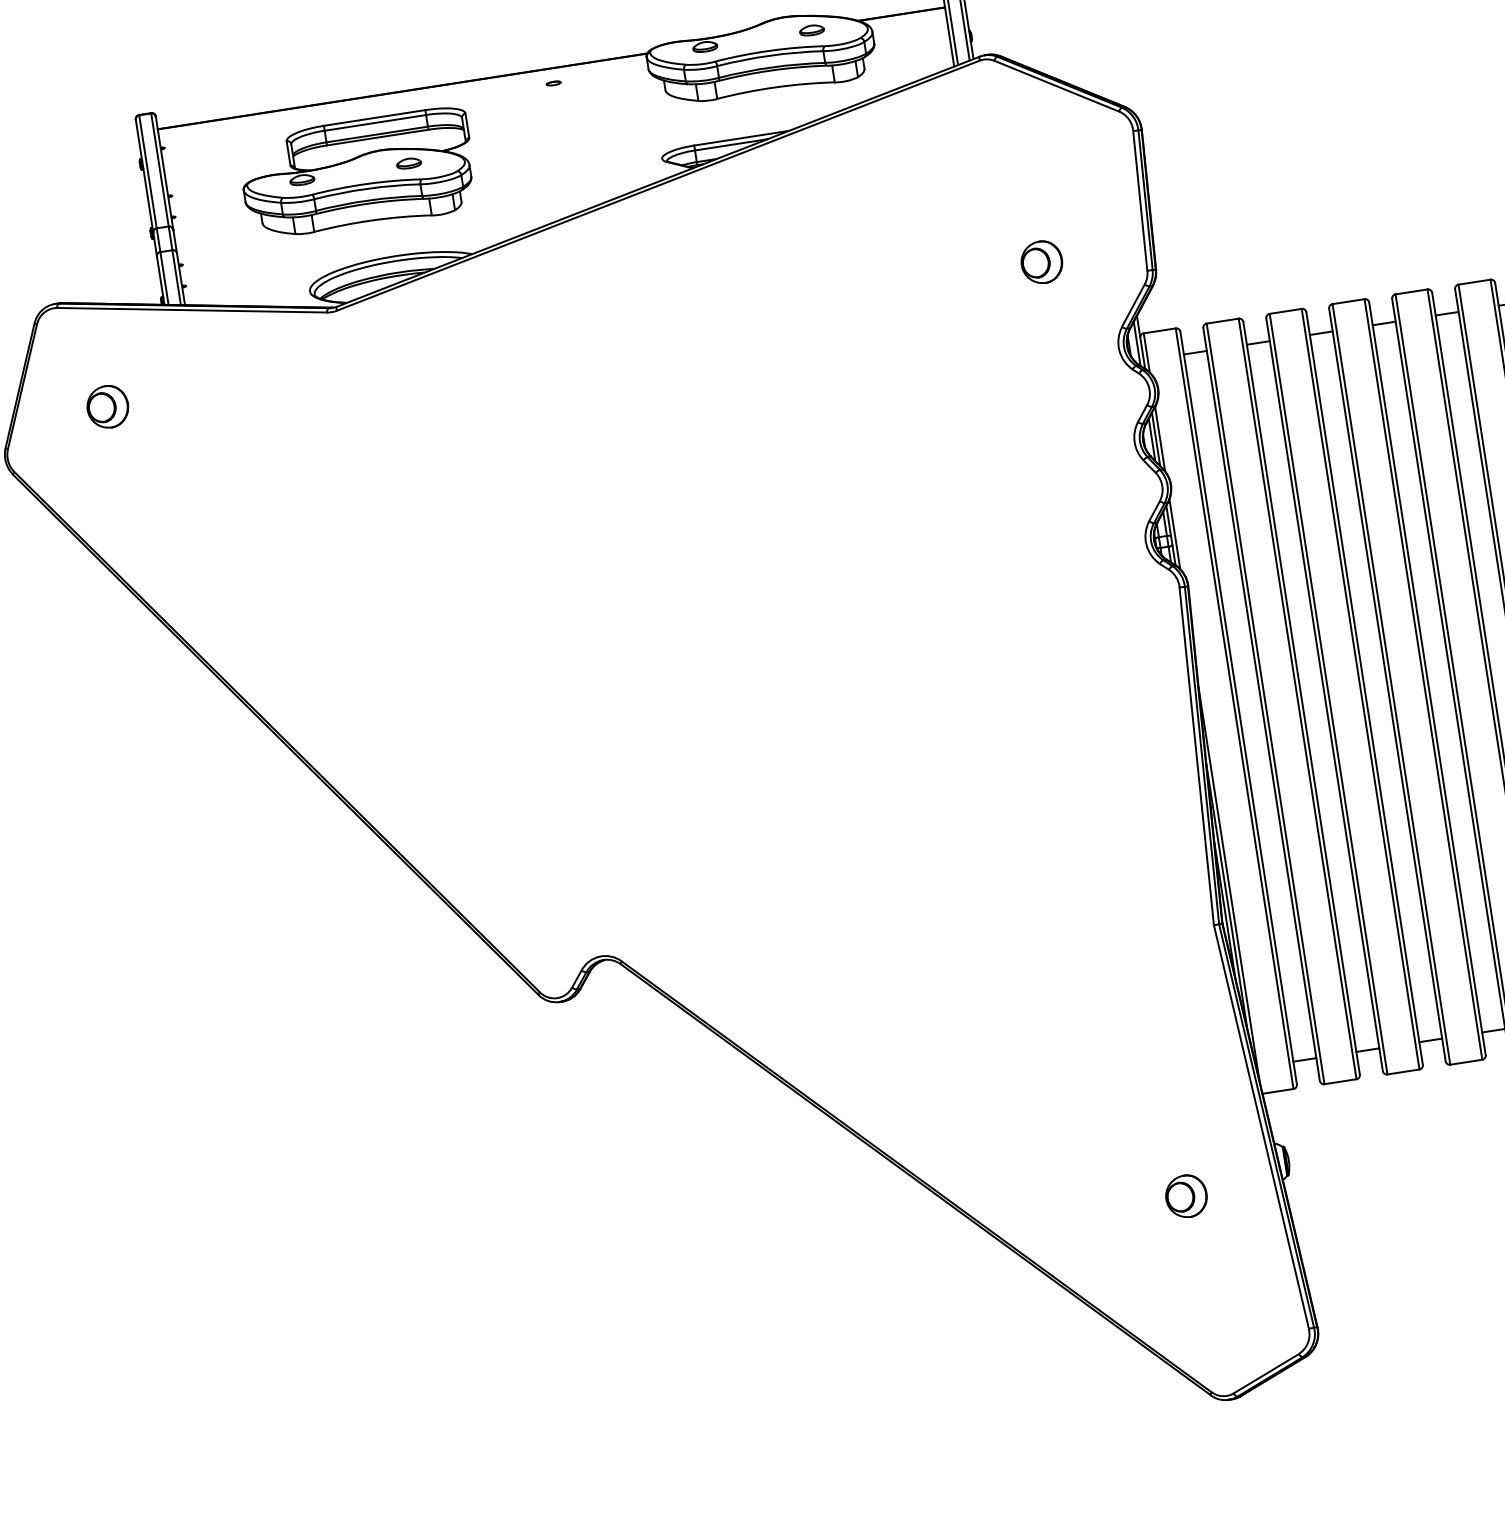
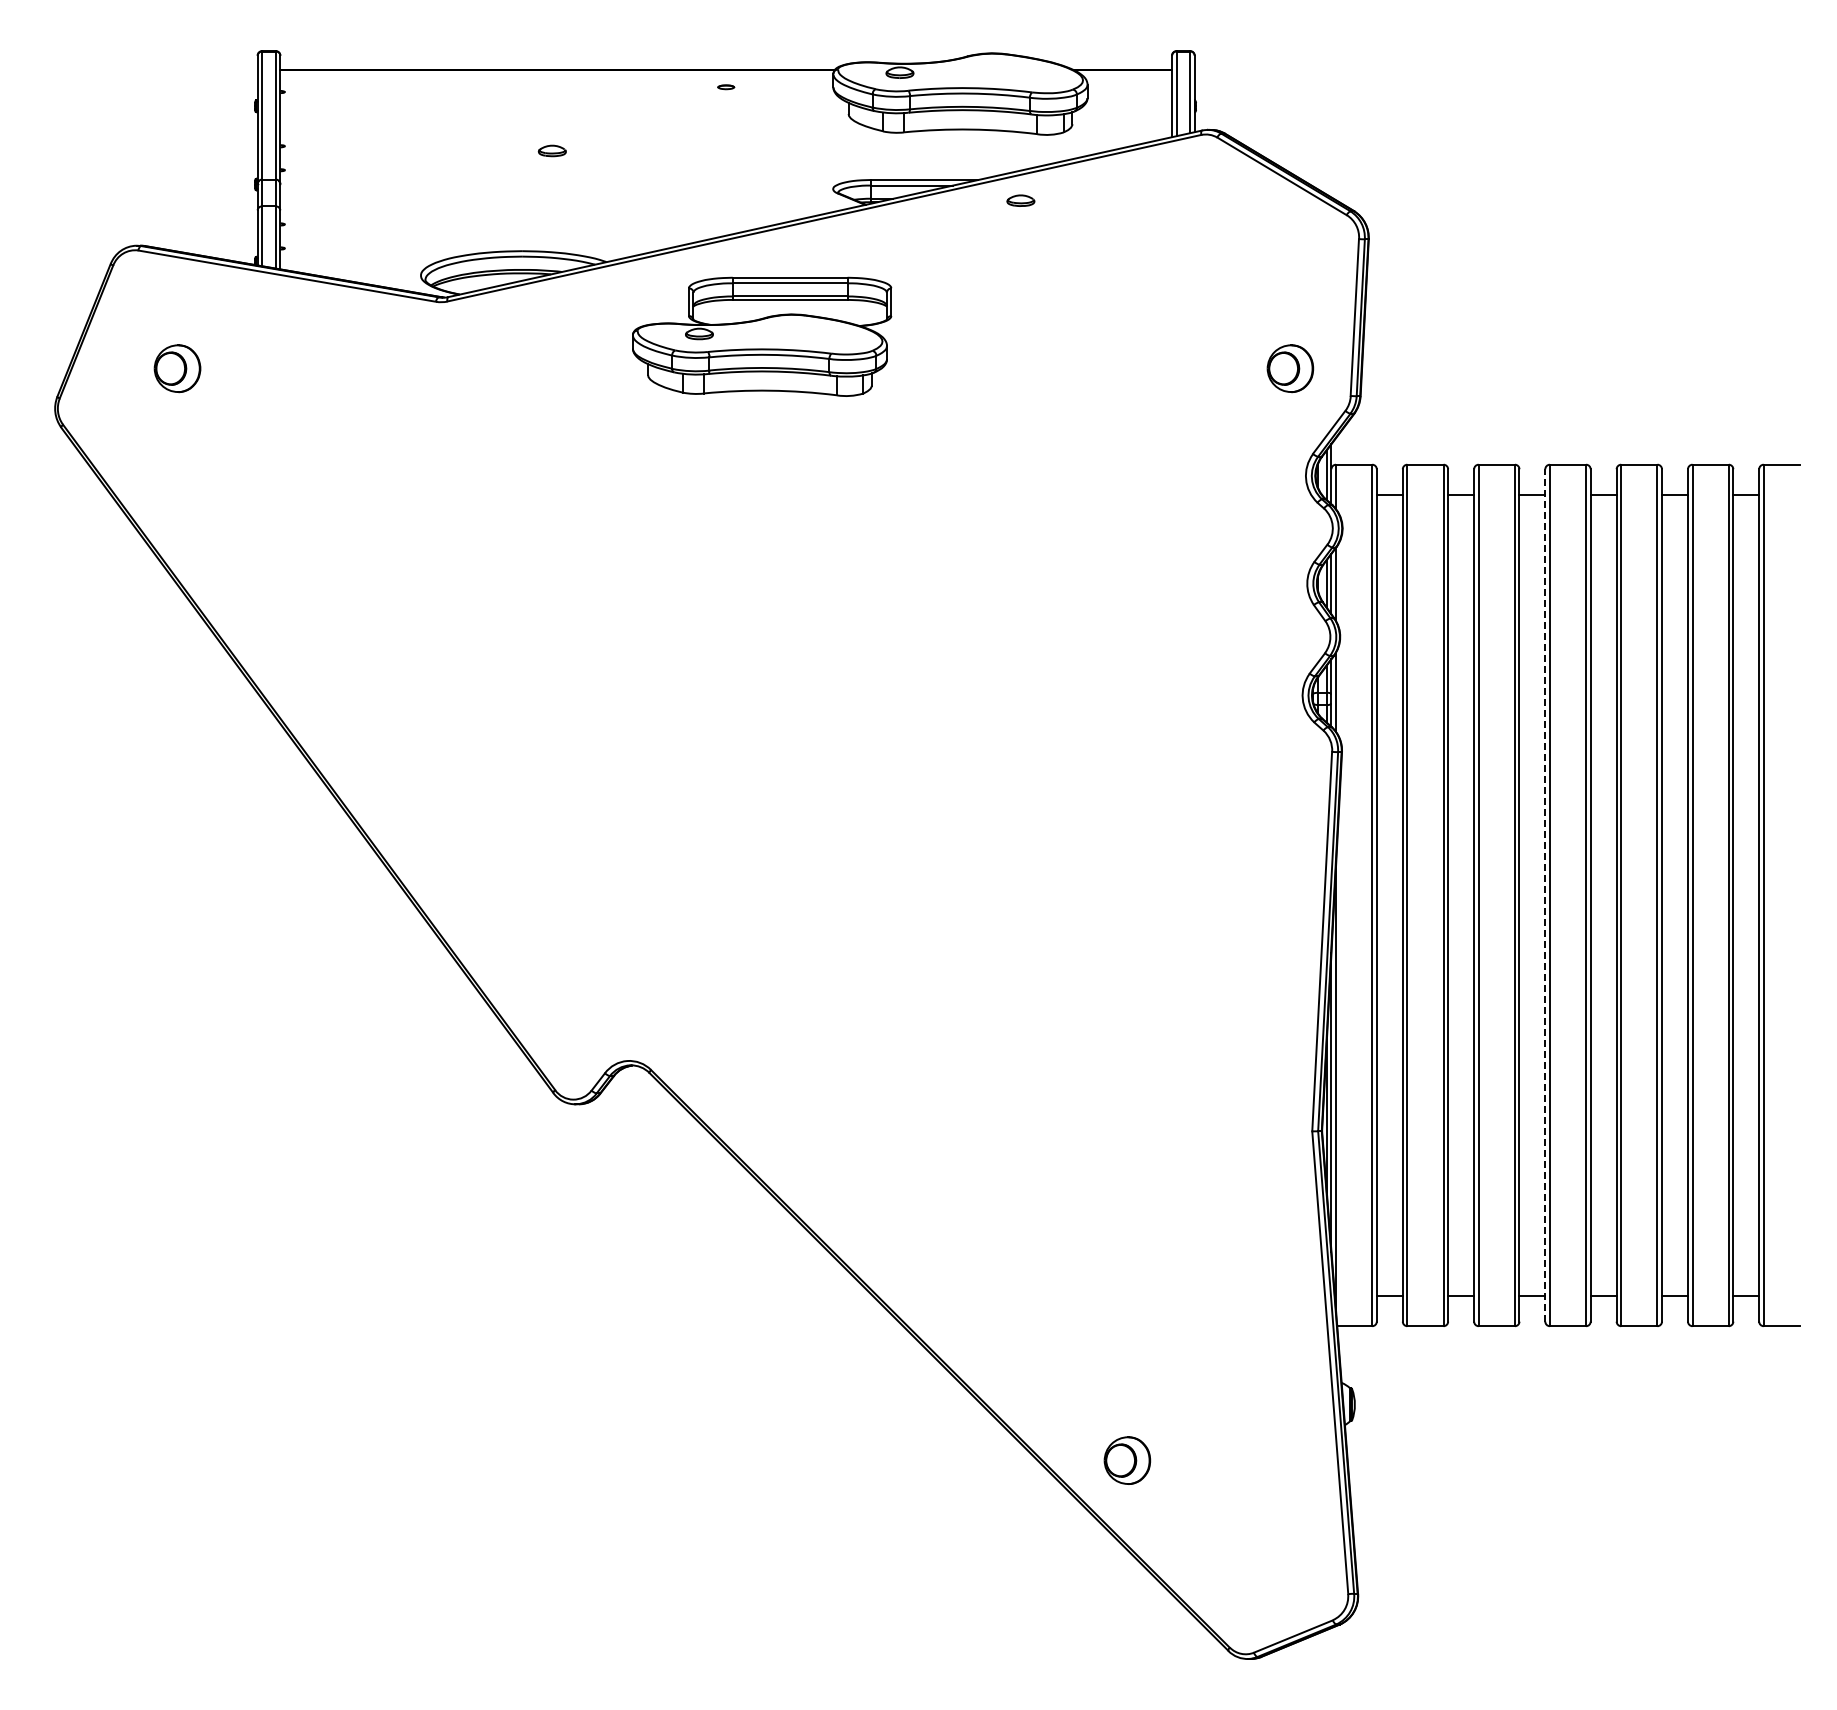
part: (811, 30) -> (1020, 200), moved
part: (358, 173) -> (762, 336), moved
part: (1041, 262) -> (1290, 368), moved
line: (1387, 684) -> (1545, 894), solid -> dashed
part: (1186, 1196) -> (1127, 1460), moved

